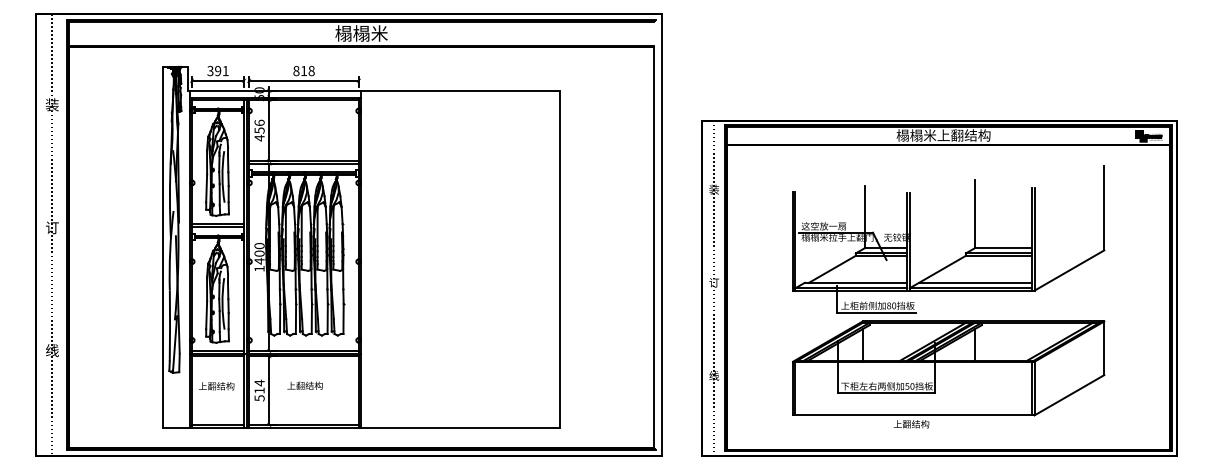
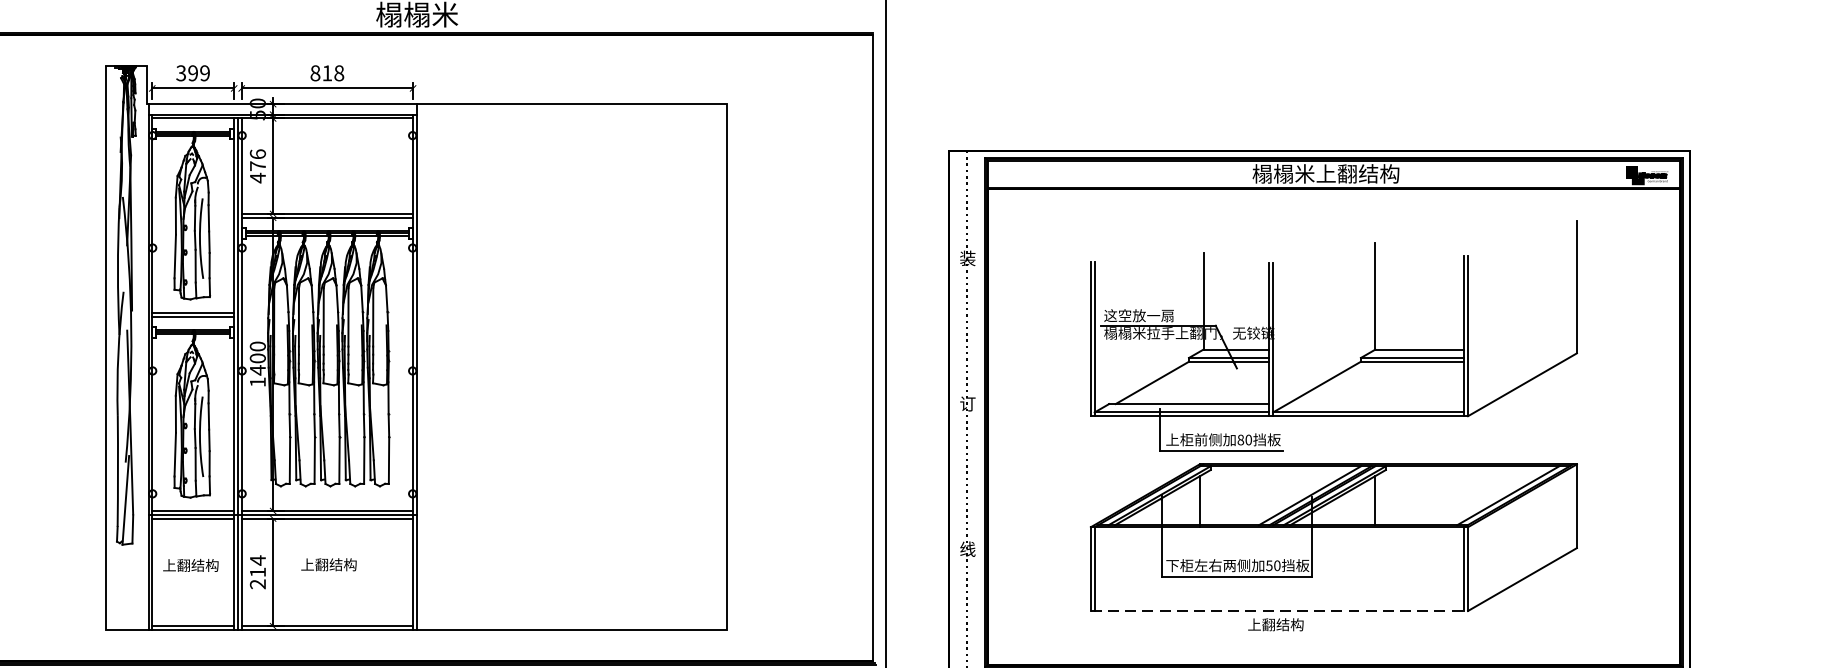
text: (225, 70) -> (204, 72), 391 -> 399
text: (259, 130) -> (257, 166), 456 -> 476
line: (975, 282) -> (1375, 403), removed
text: (259, 398) -> (257, 584), 514 -> 214
line: (913, 415) -> (1278, 611), solid -> dashed

